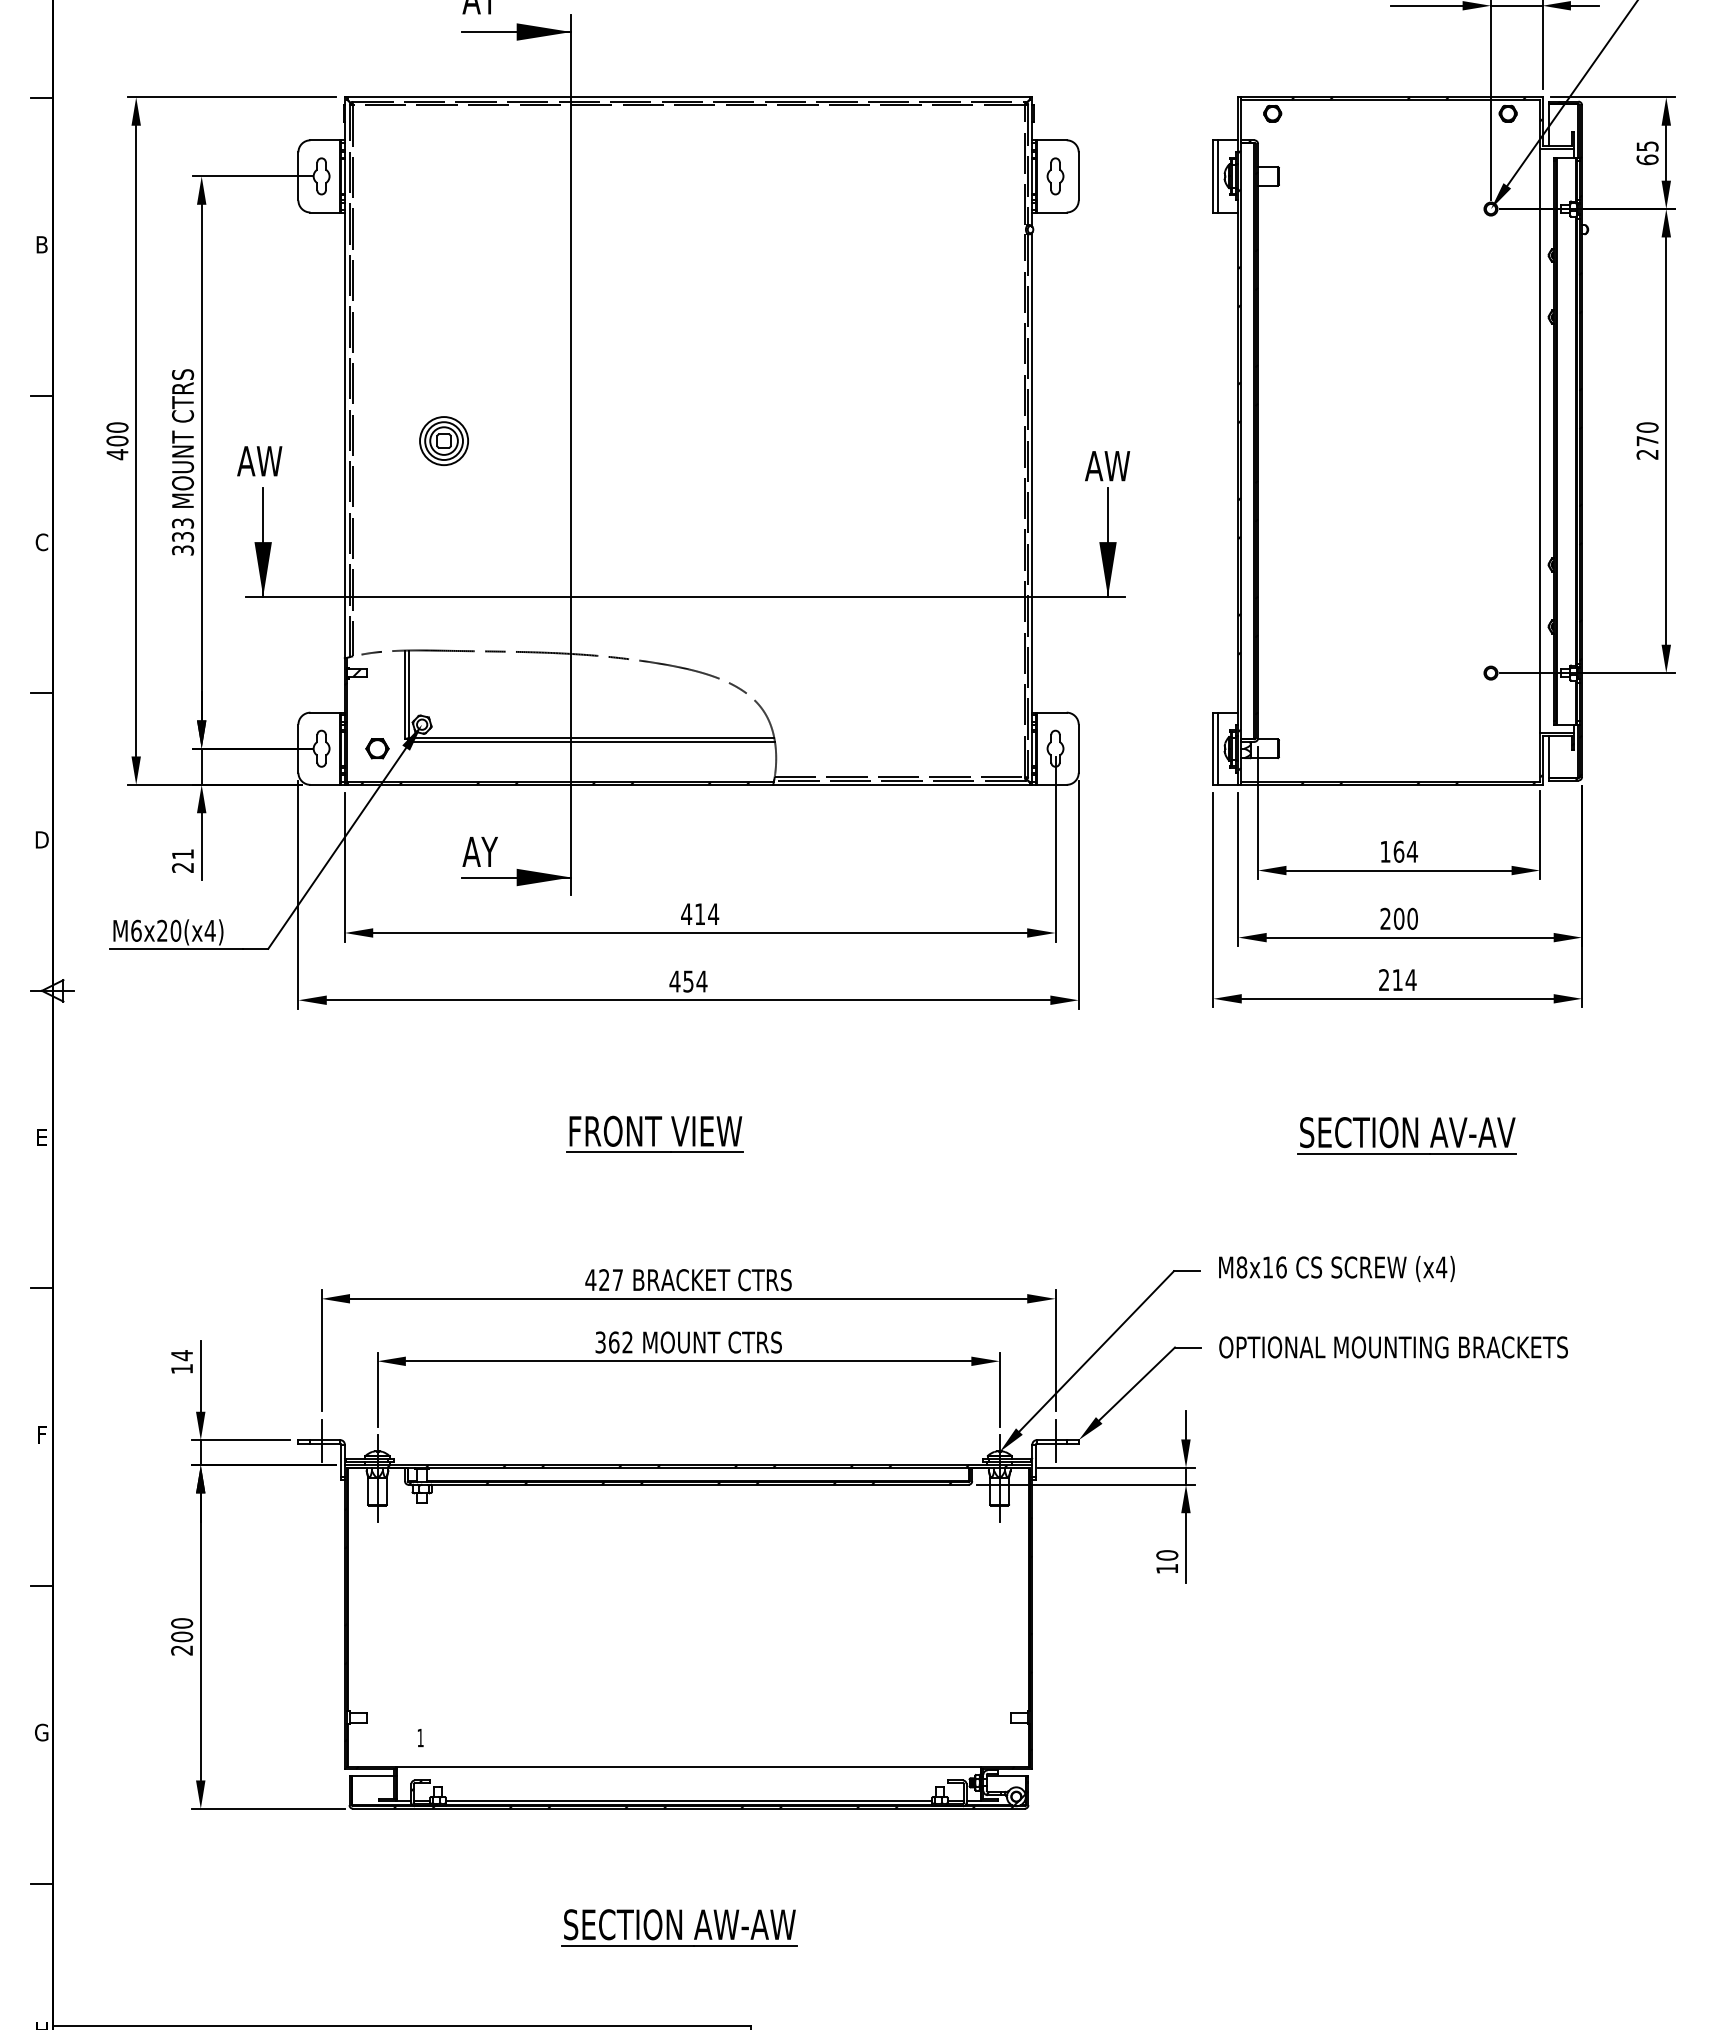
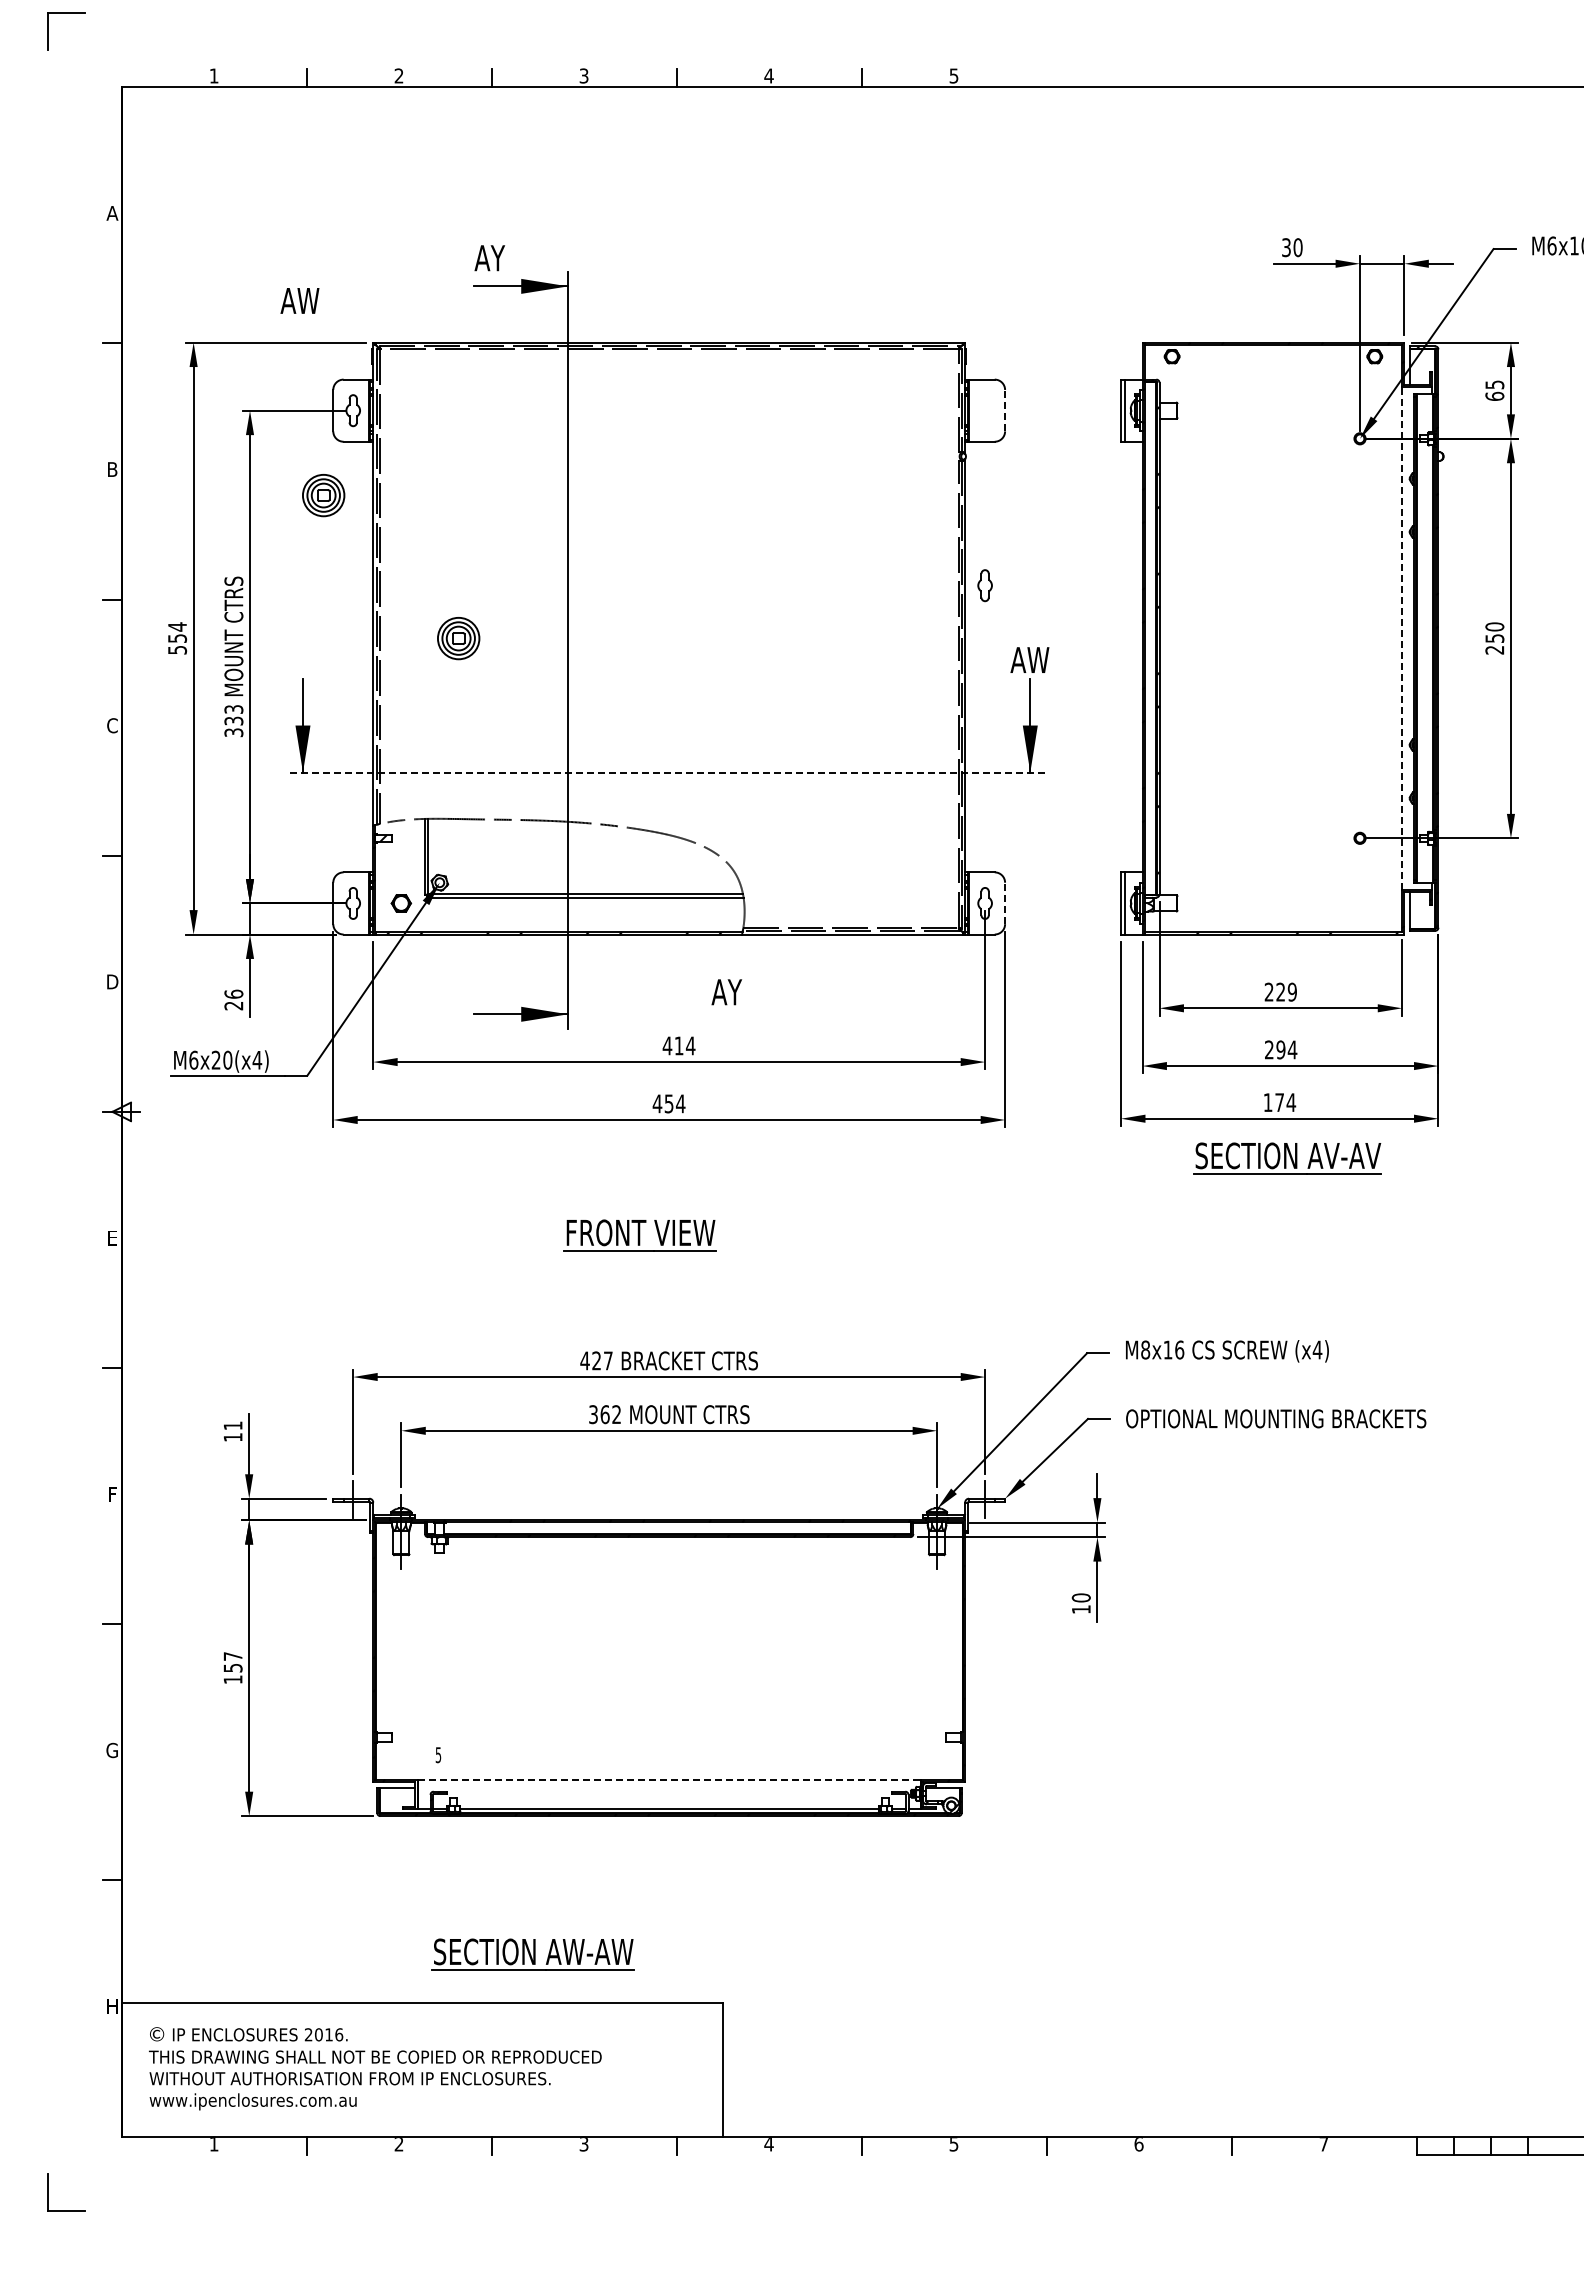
part: (1054, 176) -> (984, 585), moved
line: (1079, 176) -> (1005, 410), solid -> dashed
part: (287, 274) -> (323, 495), added
text: (117, 441) -> (177, 638), 400 -> 554
line: (1540, 441) -> (1402, 638), solid -> dashed
text: (1647, 441) -> (1494, 638), 270 -> 250
text: (259, 460) -> (299, 300), moved
line: (685, 596) -> (666, 772), solid -> dashed
line: (1079, 748) -> (1005, 903), solid -> dashed
text: (1398, 851) -> (1280, 991), 164 -> 229
text: (479, 852) -> (726, 992), moved
text: (182, 853) -> (233, 993), 21 -> 26
text: (1405, 918) -> (1286, 1049), 200 -> 294
text: (1390, 979) -> (1273, 1102), 214 -> 174
part: (1406, 1135) -> (1287, 1158), moved
text: (181, 1355) -> (232, 1425), 14 -> 11
text: (181, 1637) -> (232, 1668), 200 -> 157
text: (420, 1738) -> (438, 1755), 1 -> 5
line: (688, 1766) -> (669, 1779), solid -> dashed
part: (678, 1927) -> (532, 1954), moved

